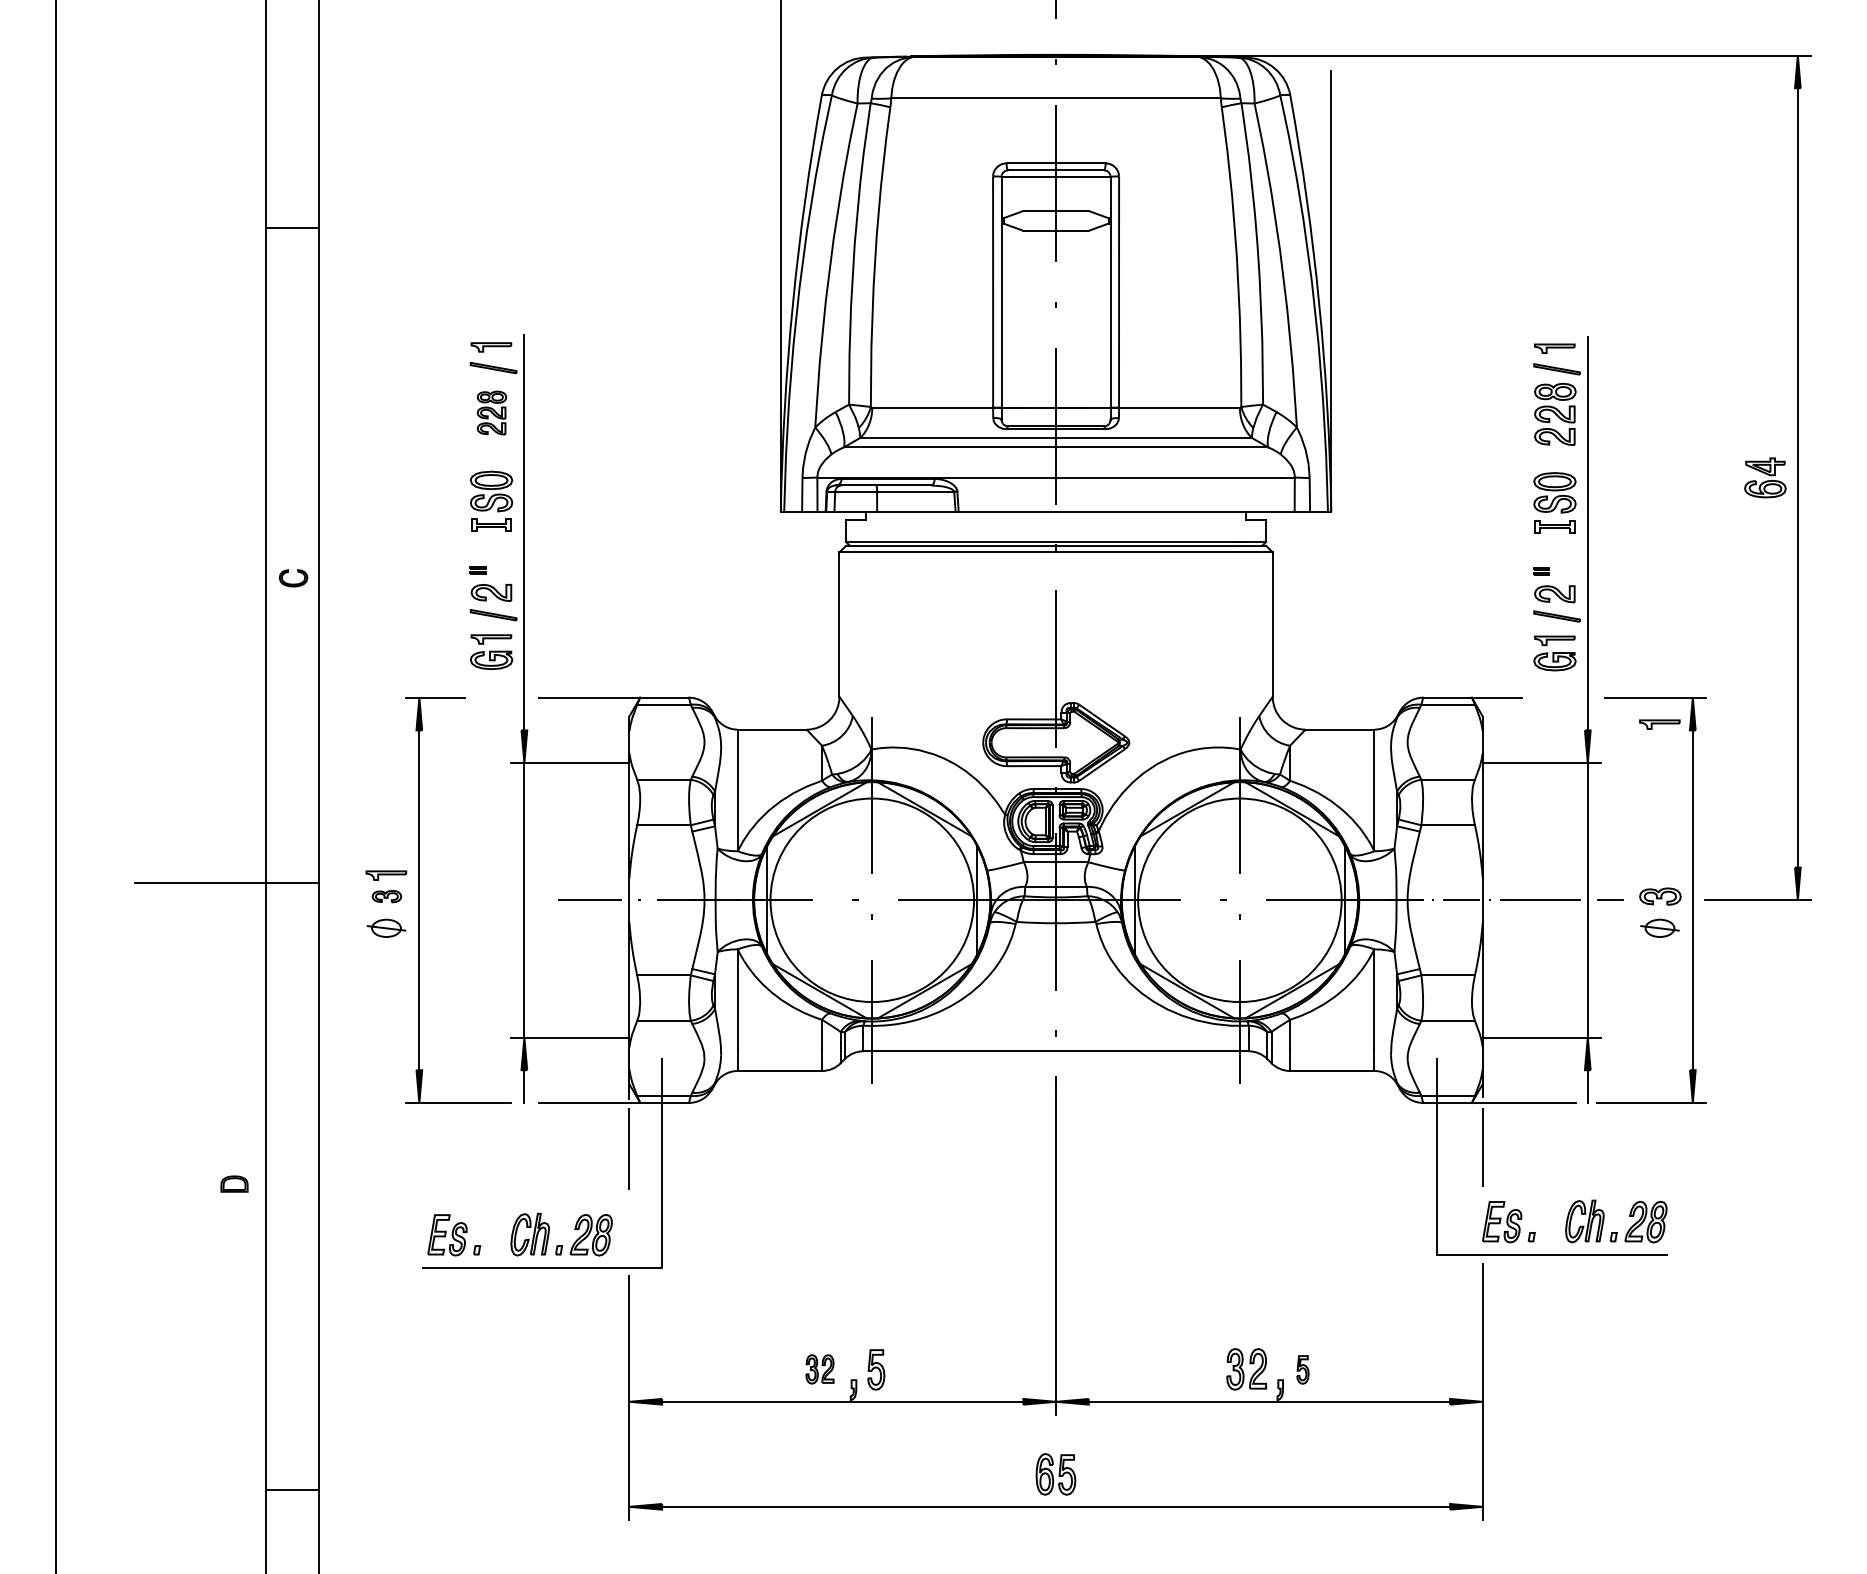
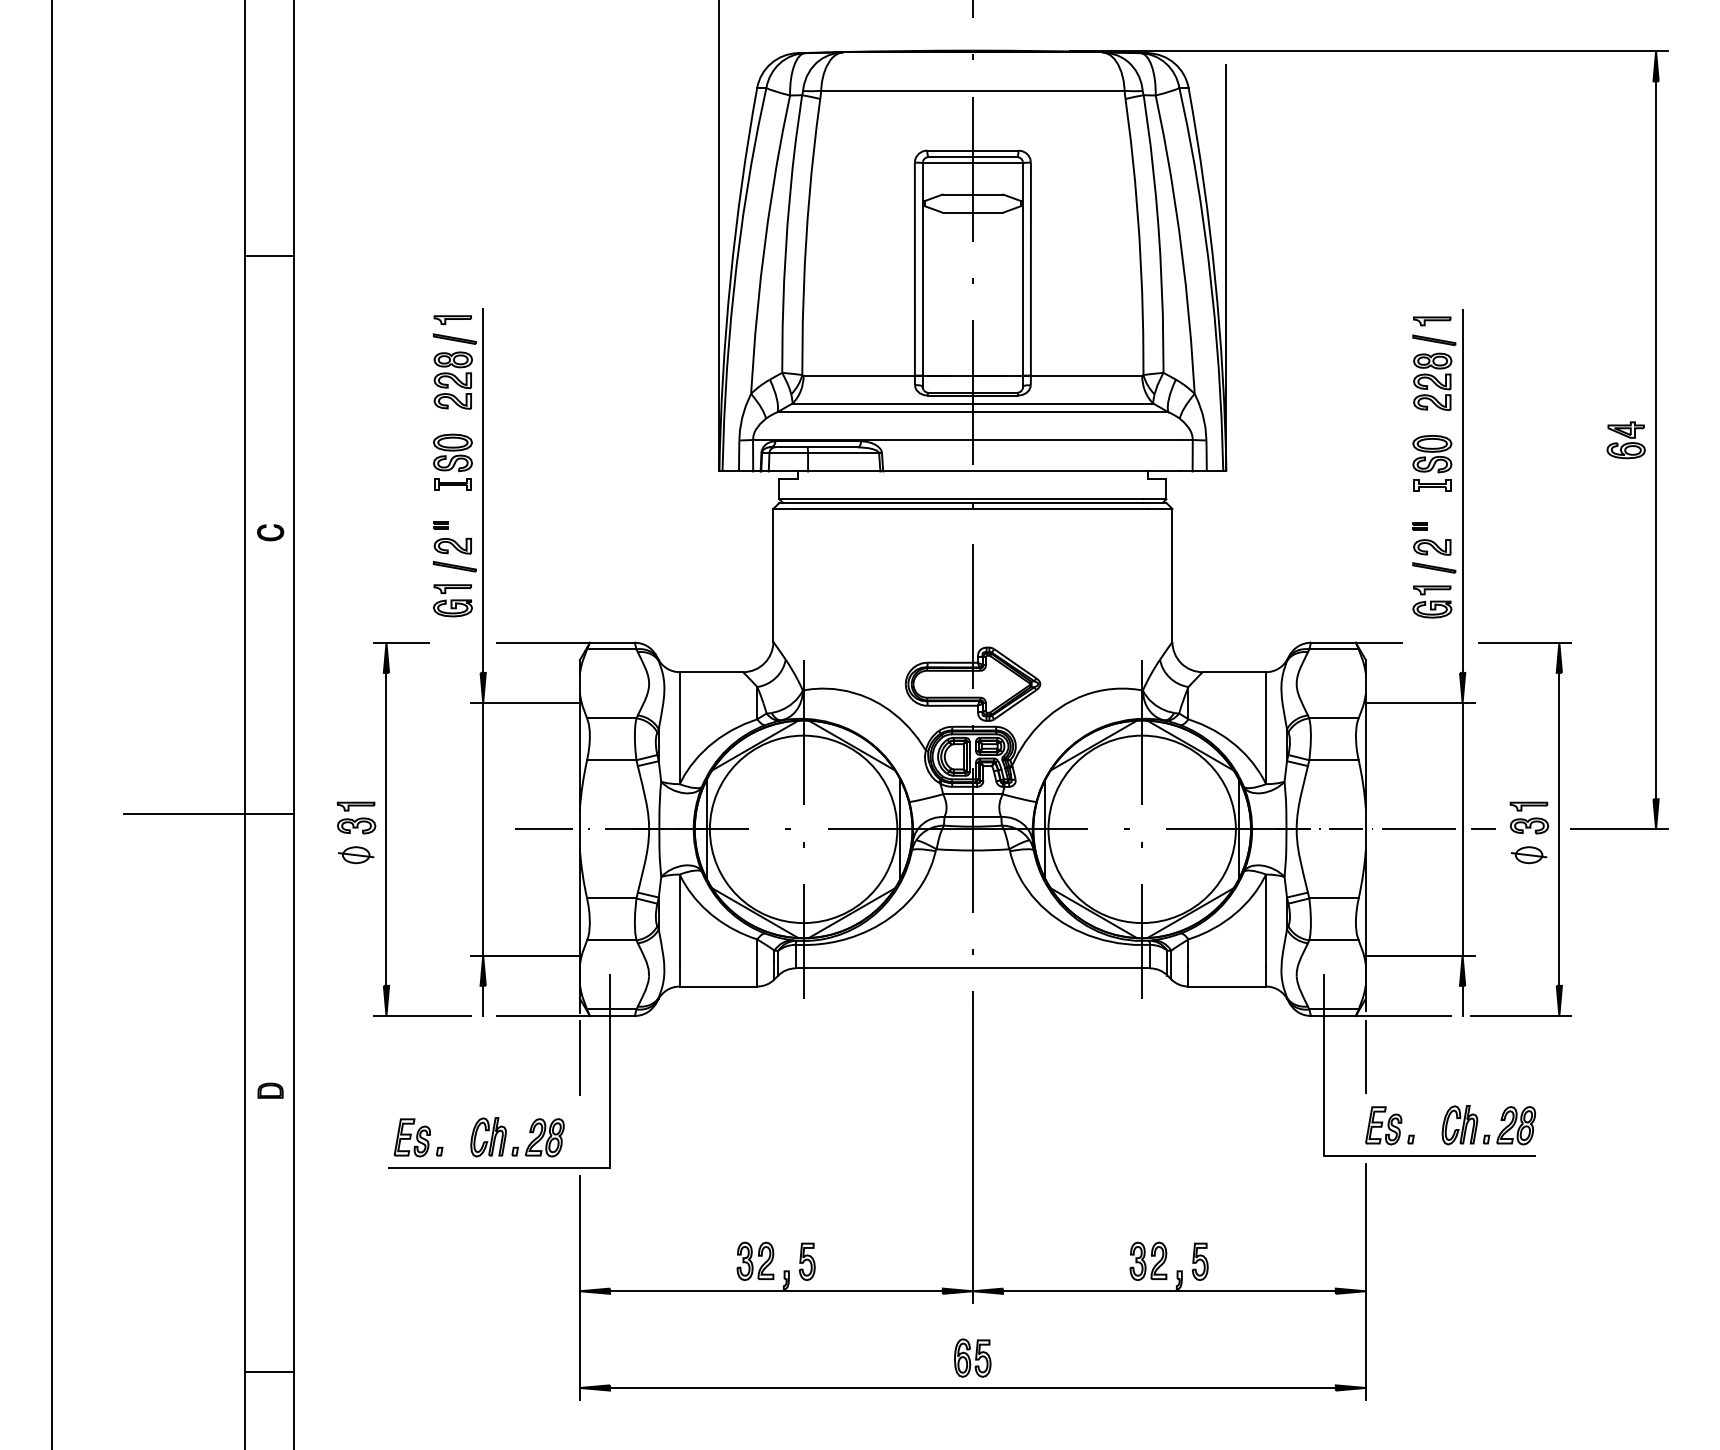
line: (292, 228) -> (269, 255), moved
part: (491, 412) -> (452, 380), size x1.43
part: (1659, 724) -> (1528, 806), moved
part: (386, 896) -> (356, 825), size x1.43
part: (234, 1183) -> (270, 1090), moved
part: (819, 1369) -> (755, 1261), size x1.43
part: (1302, 1369) -> (1199, 1261), size x1.43

